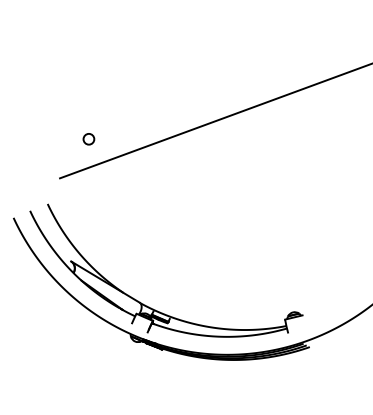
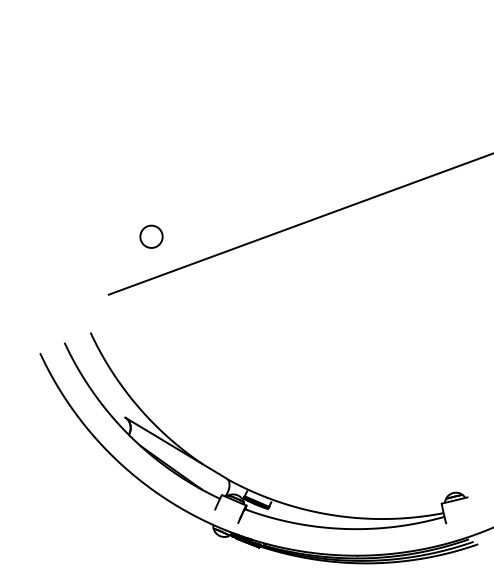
circle: (88, 139) -> (150, 237), size x1.4

